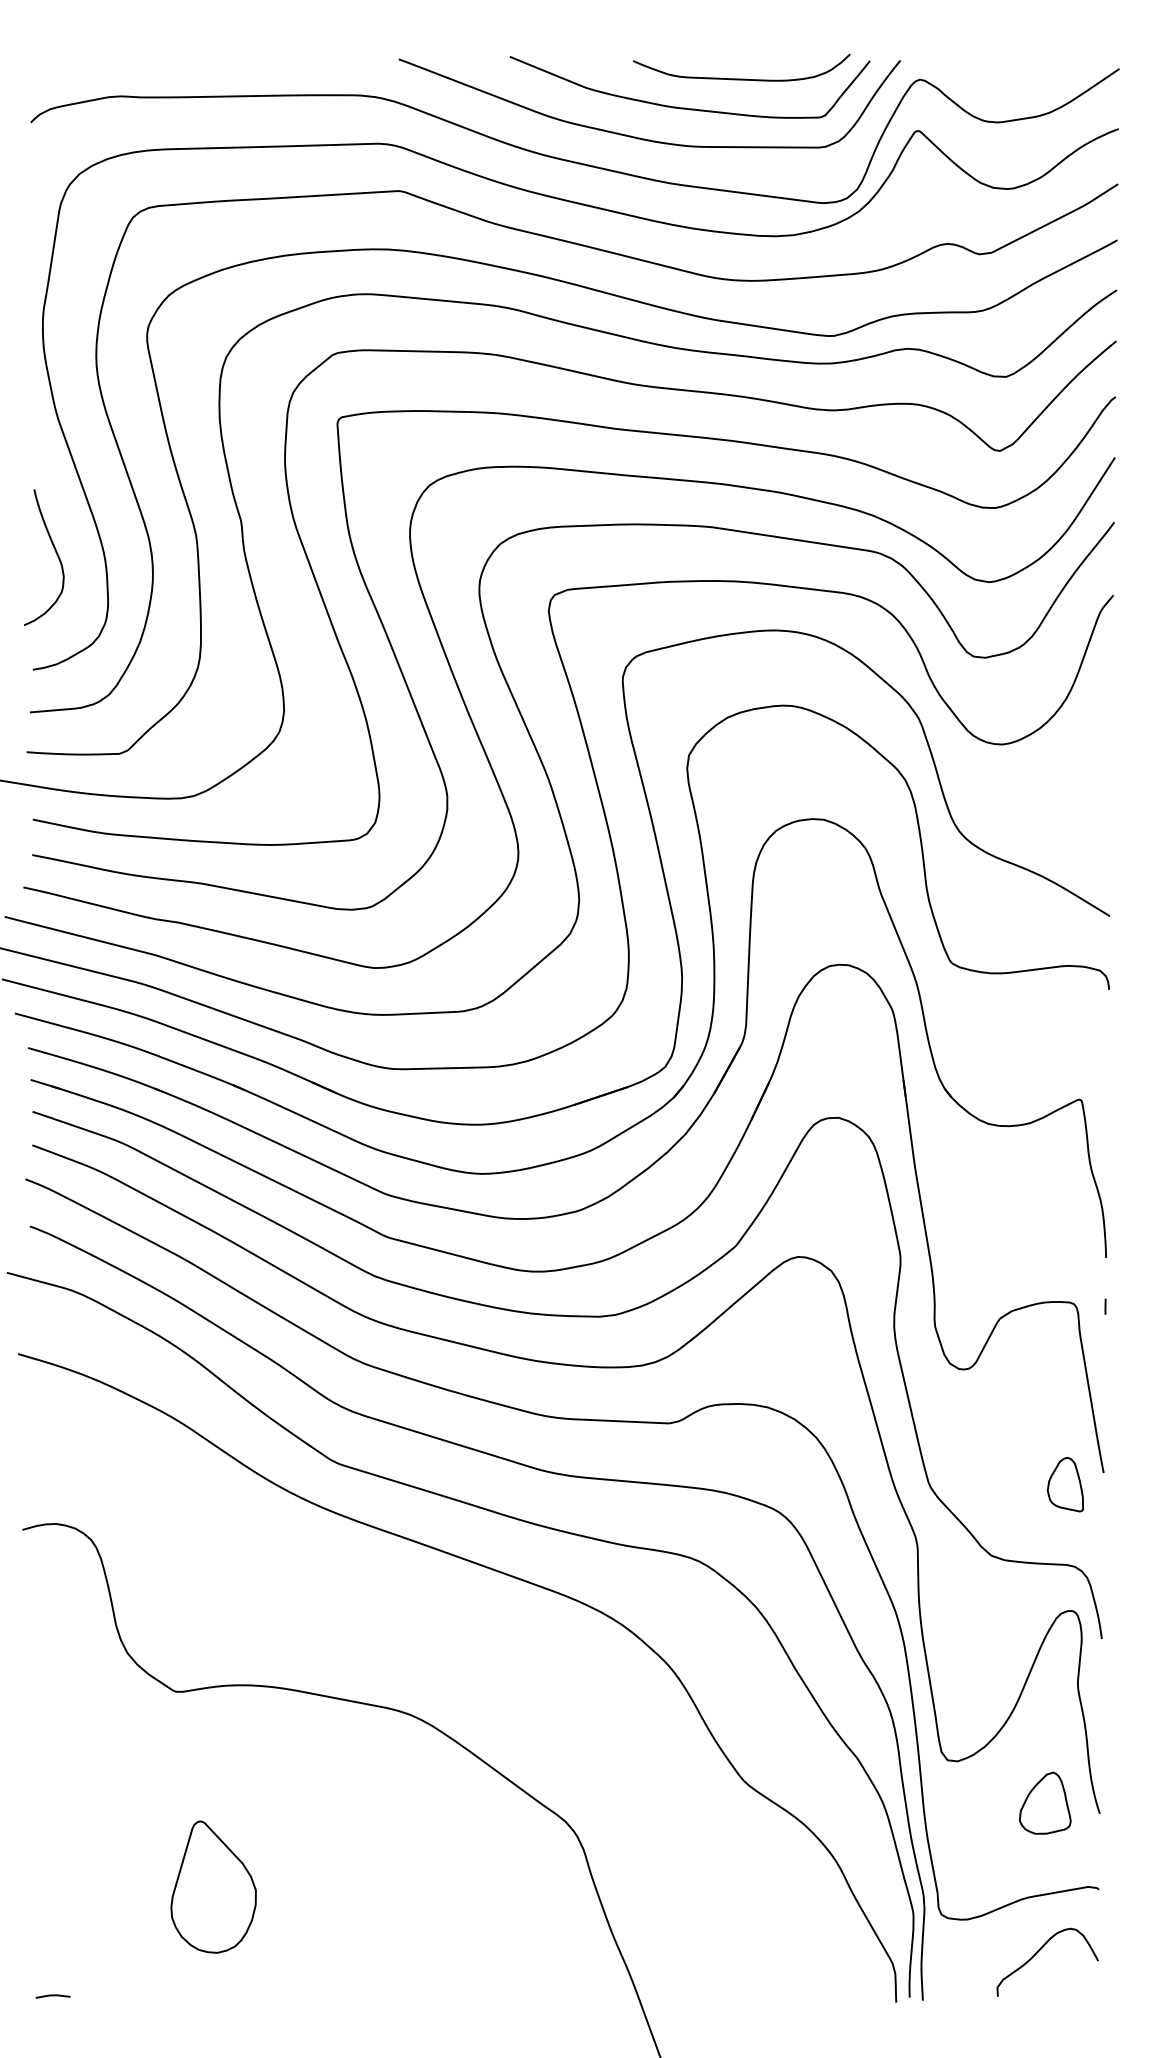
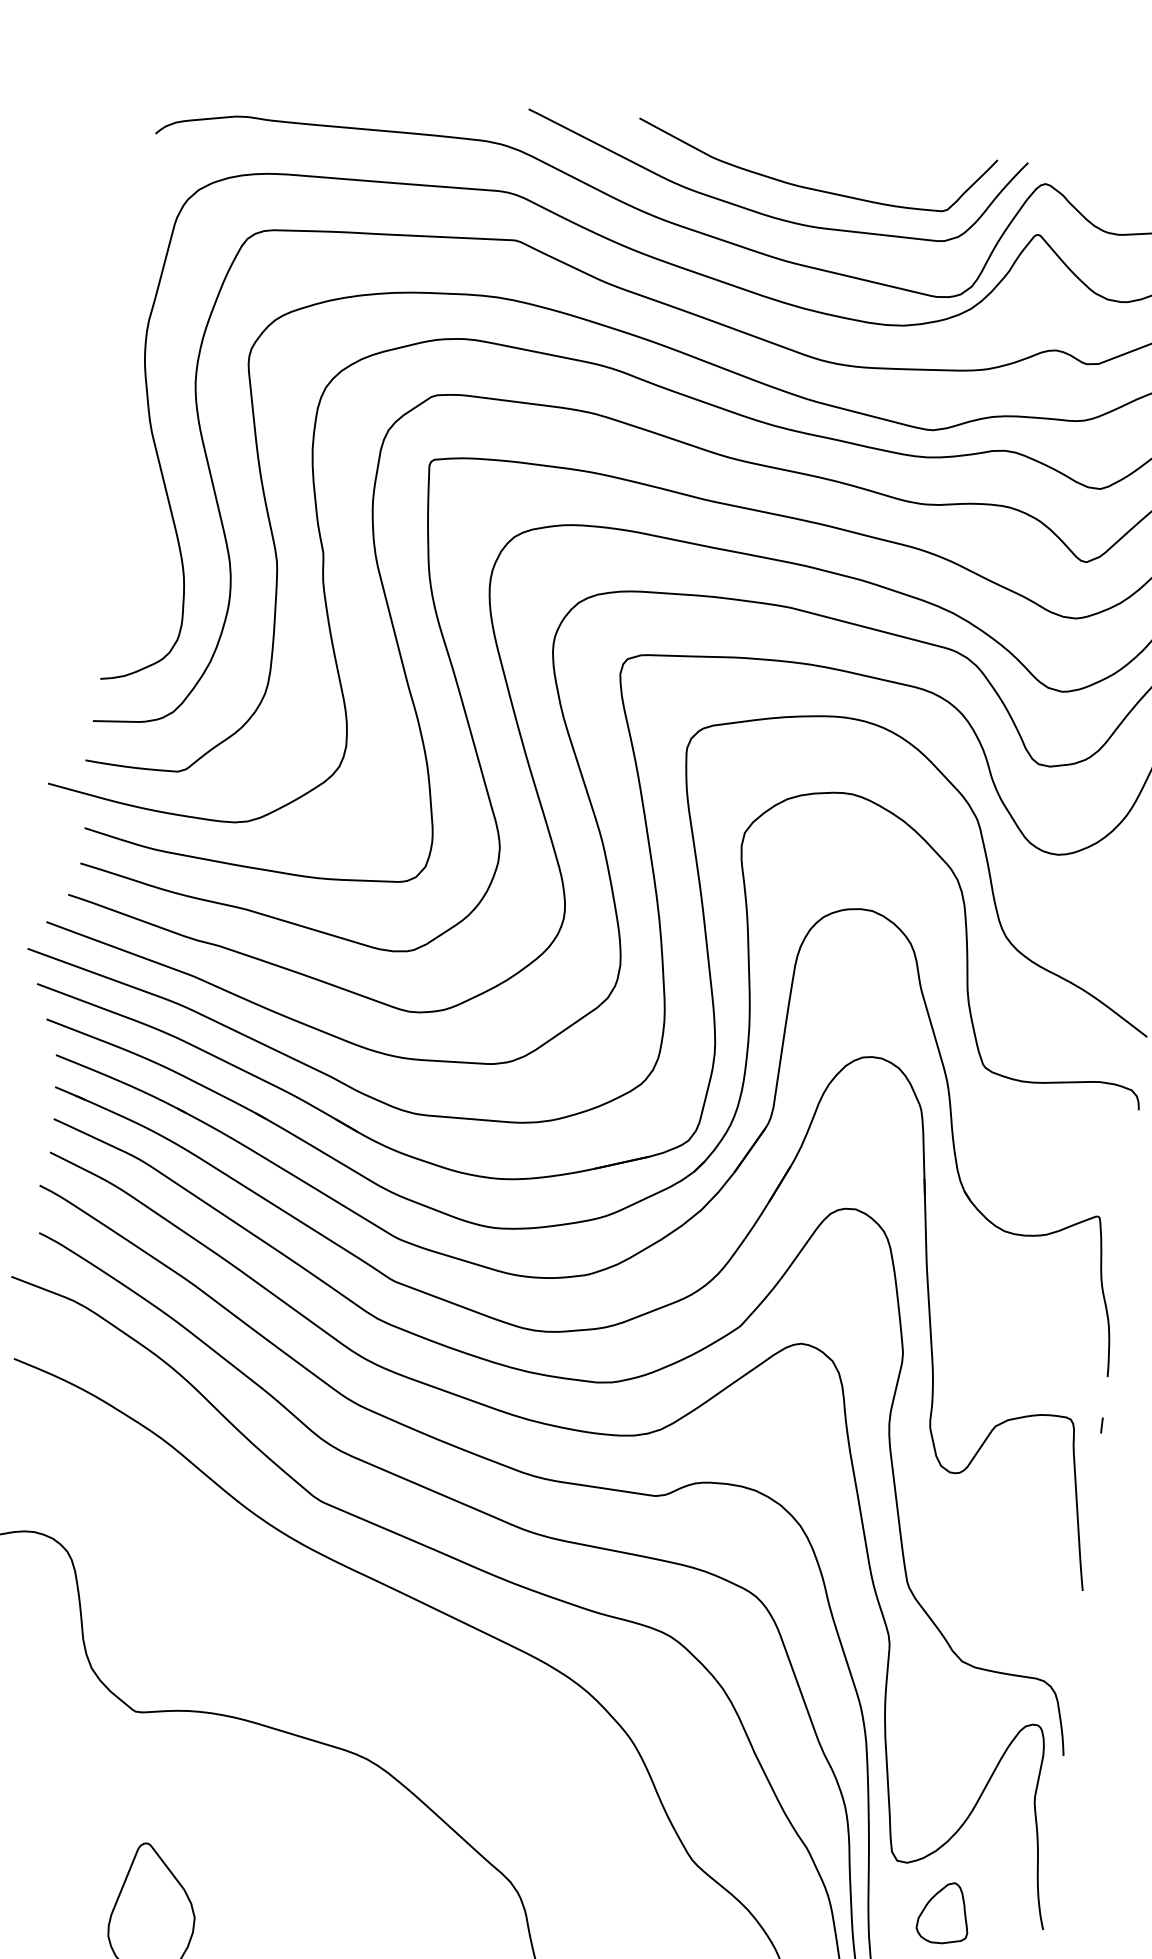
curve: (741, 78) -> (867, 164), removed
curve: (55, 552) -> (135, 564), removed
part: (1064, 1484) -> (1042, 1598), removed
part: (1045, 1802) -> (944, 1912), moved

